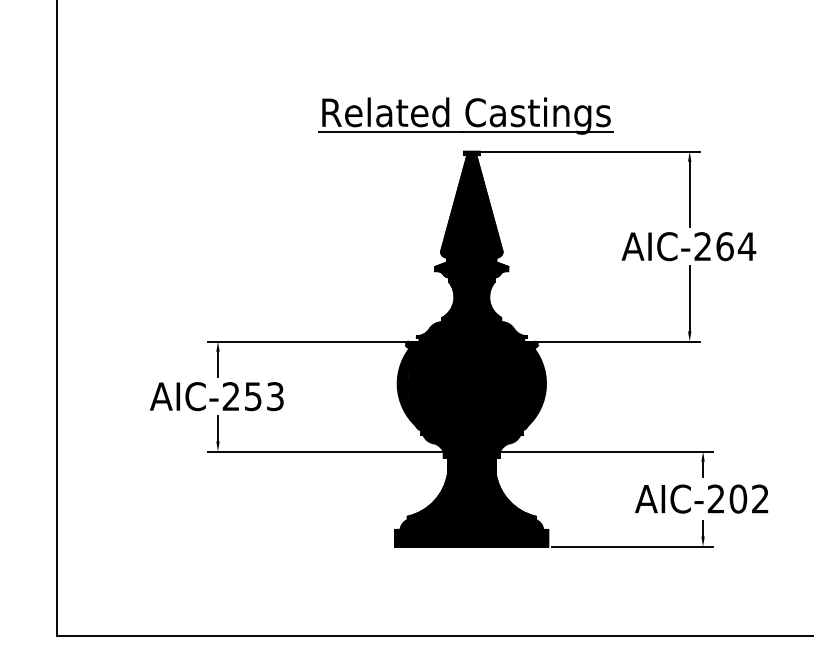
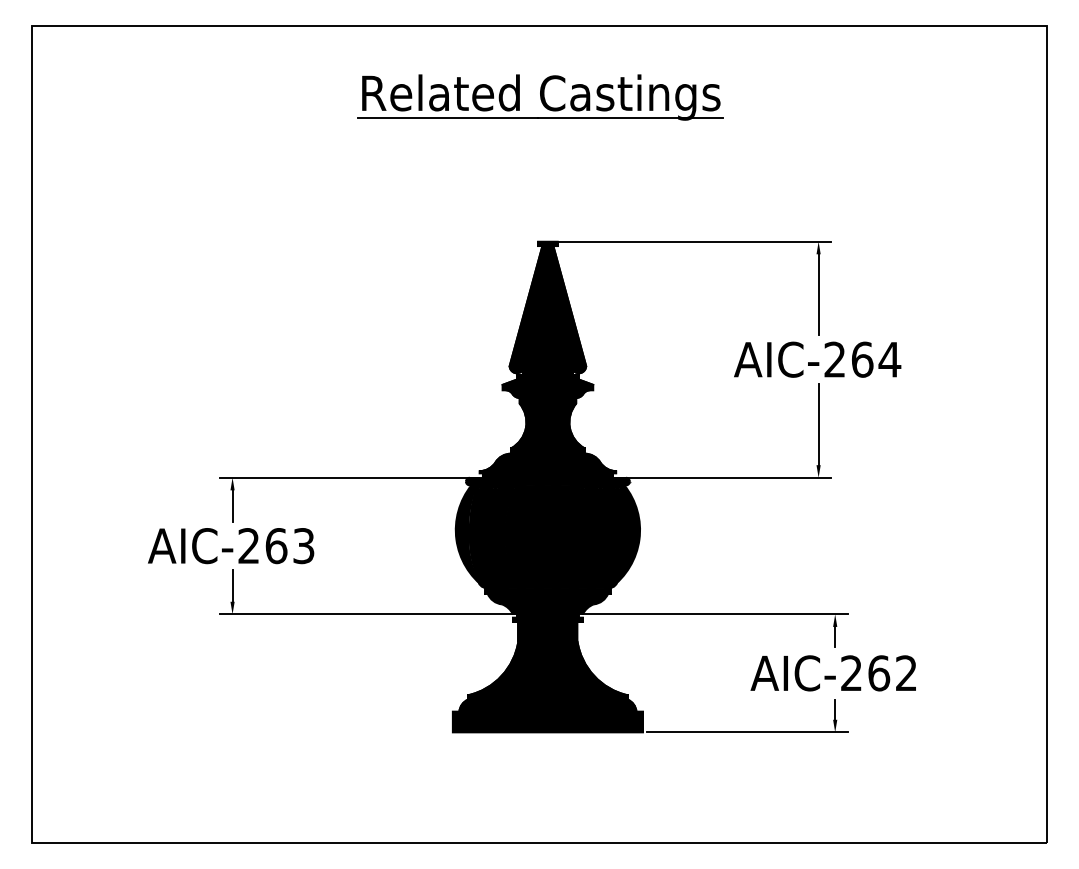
part: (465, 116) -> (540, 97), moved
text: (253, 396) -> (276, 546), AIC-253 -> AIC-263
text: (738, 499) -> (879, 673), AIC-202 -> AIC-262

